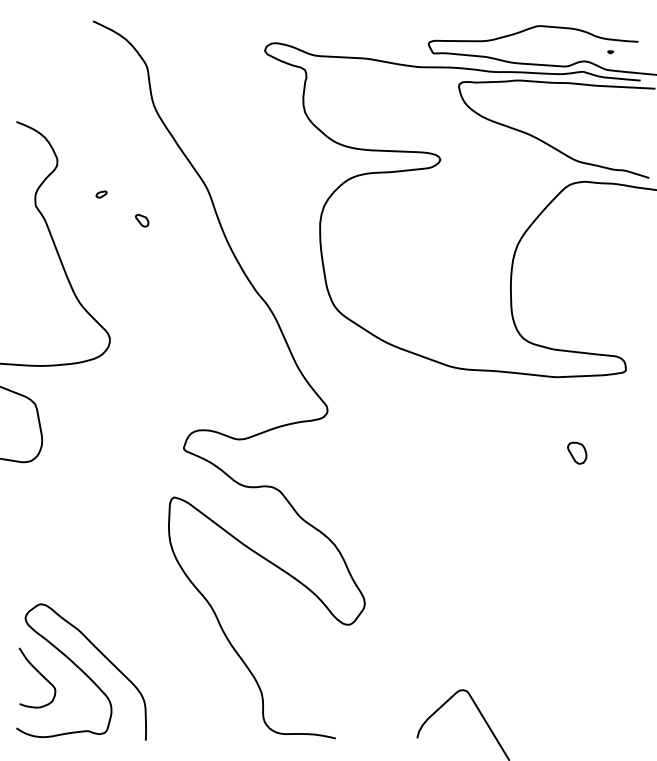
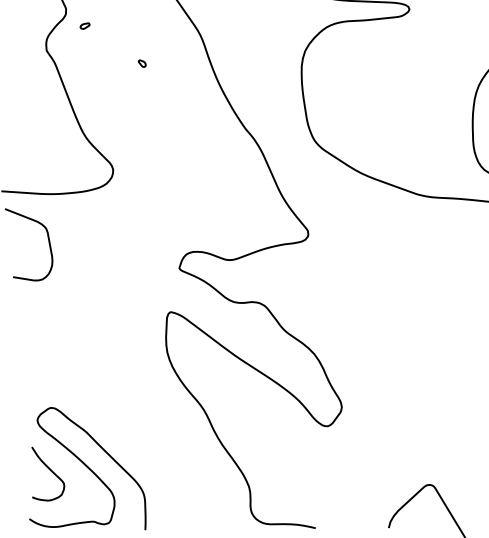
part: (101, 194) -> (85, 26), moved
part: (142, 219) -> (142, 62), size x0.62

